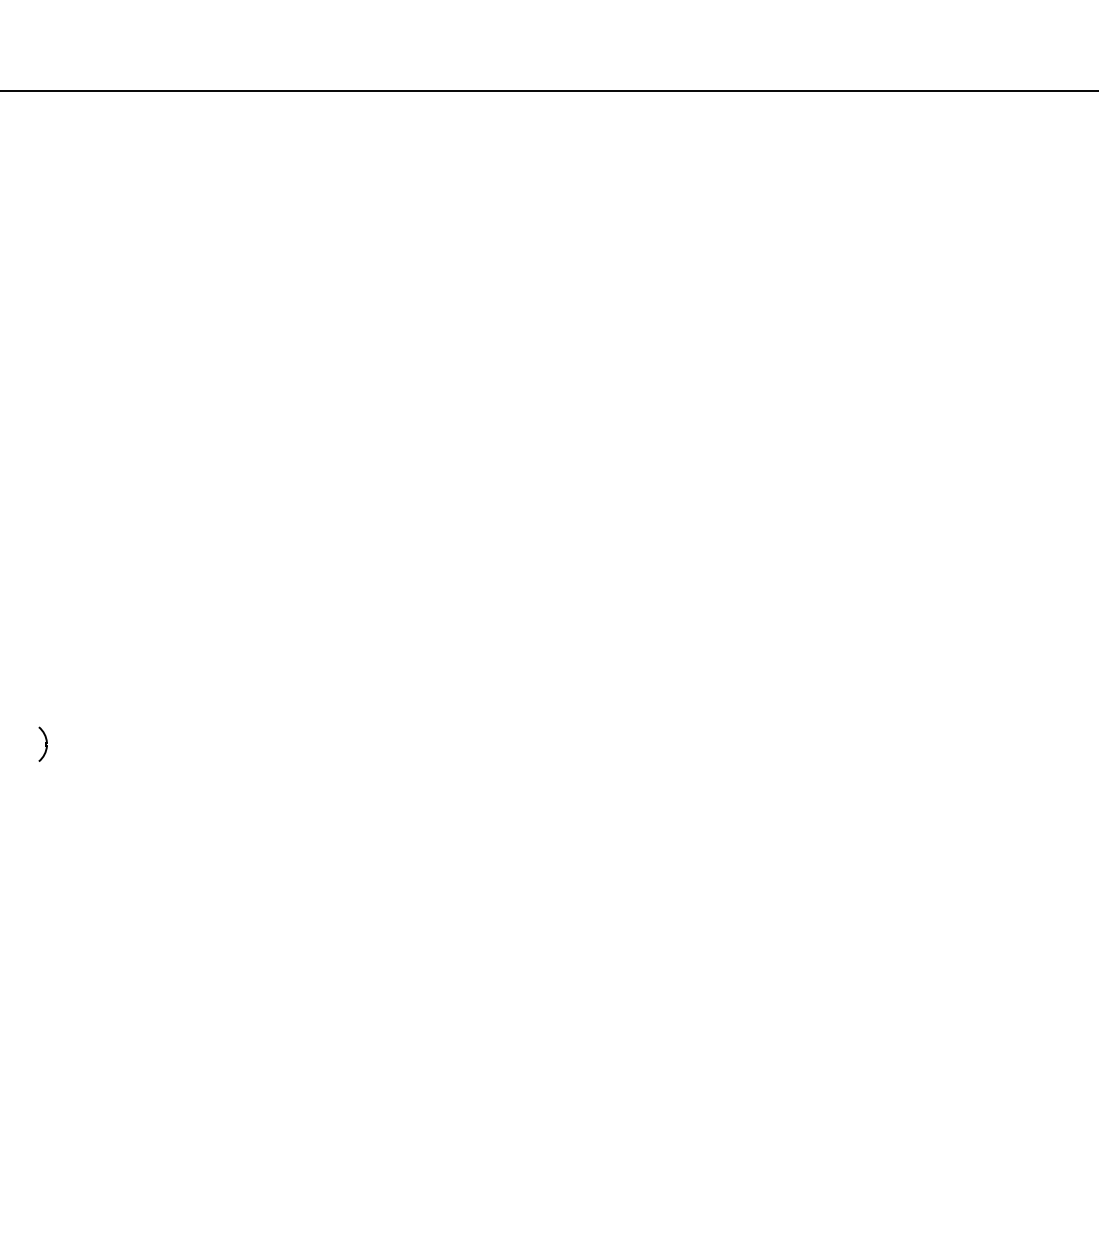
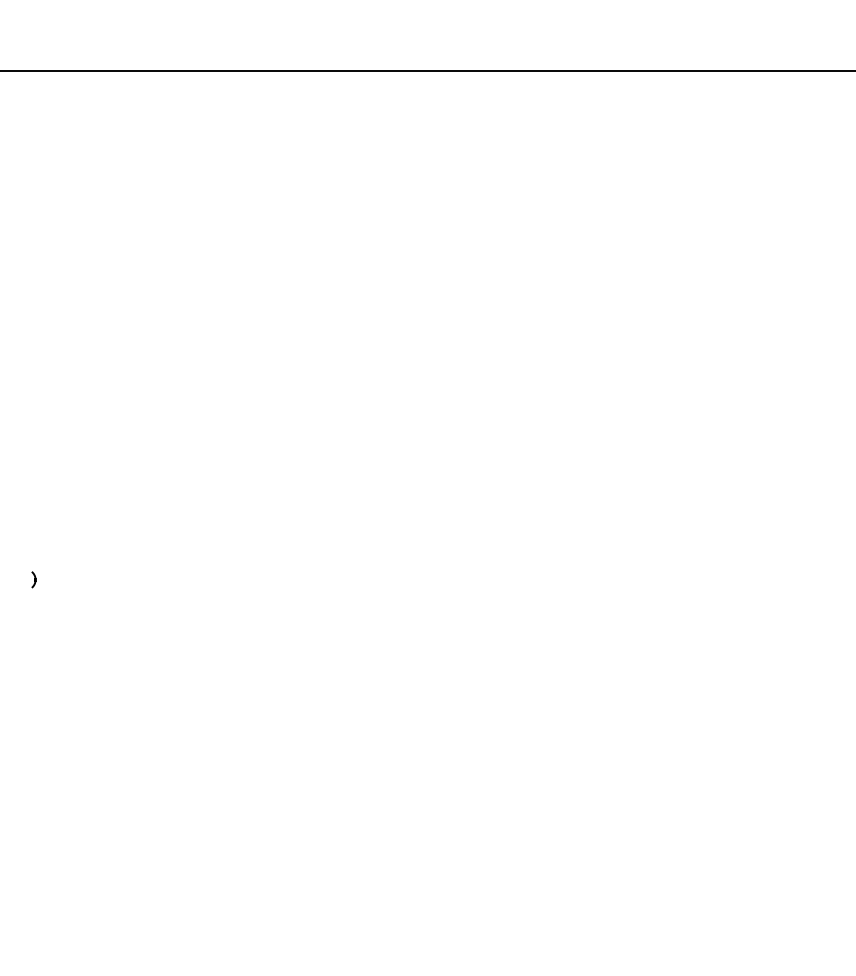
part: (42, 744) -> (33, 579), size x0.6

